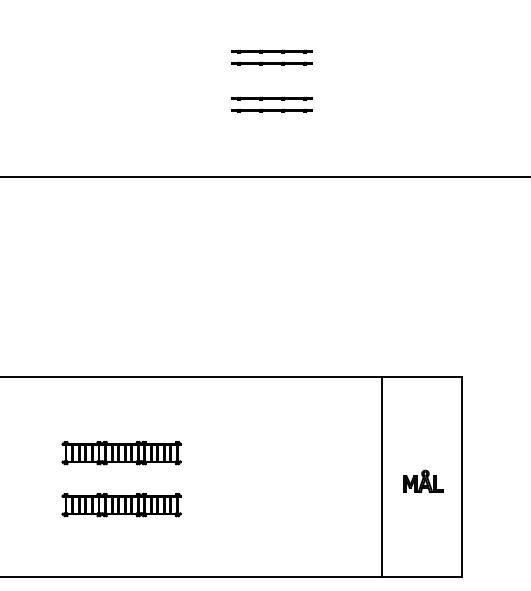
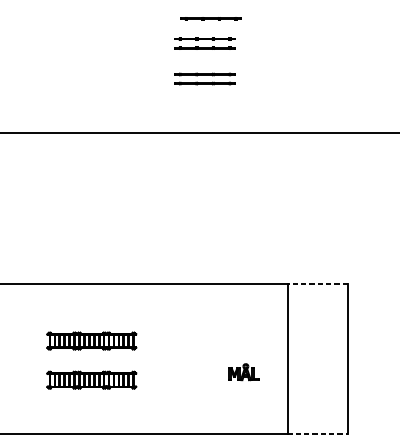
line: (279, 24) -> (210, 18), added
line: (421, 376) -> (317, 283), solid -> dashed
part: (423, 480) -> (244, 371), moved
line: (421, 576) -> (317, 433), solid -> dashed

